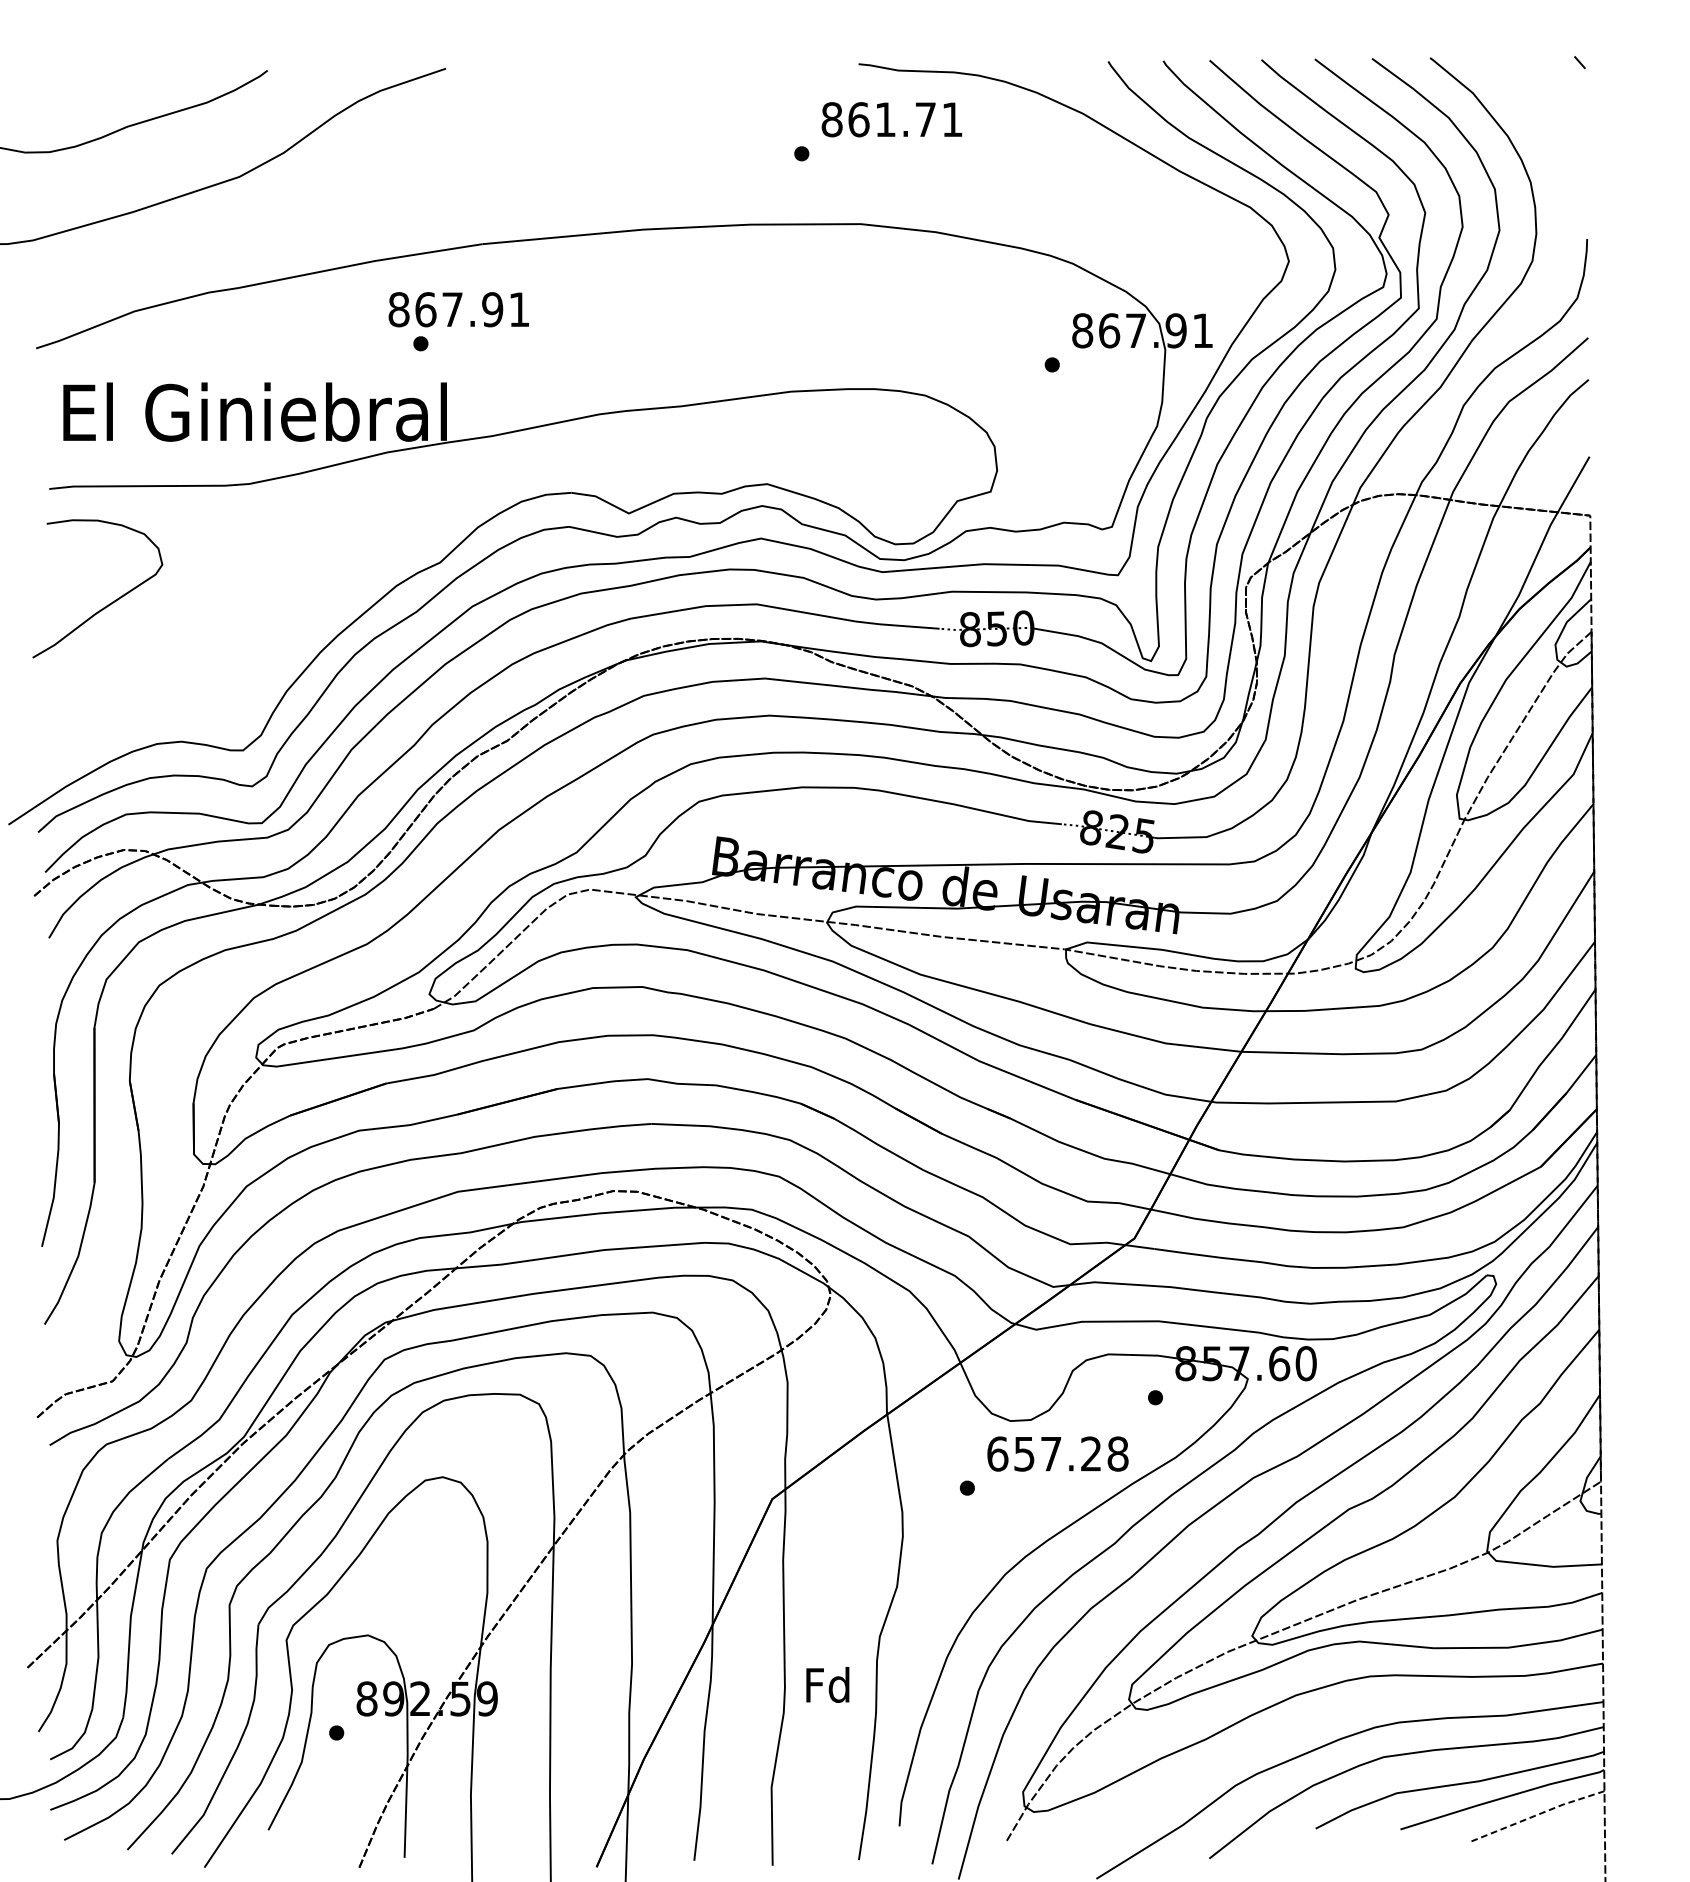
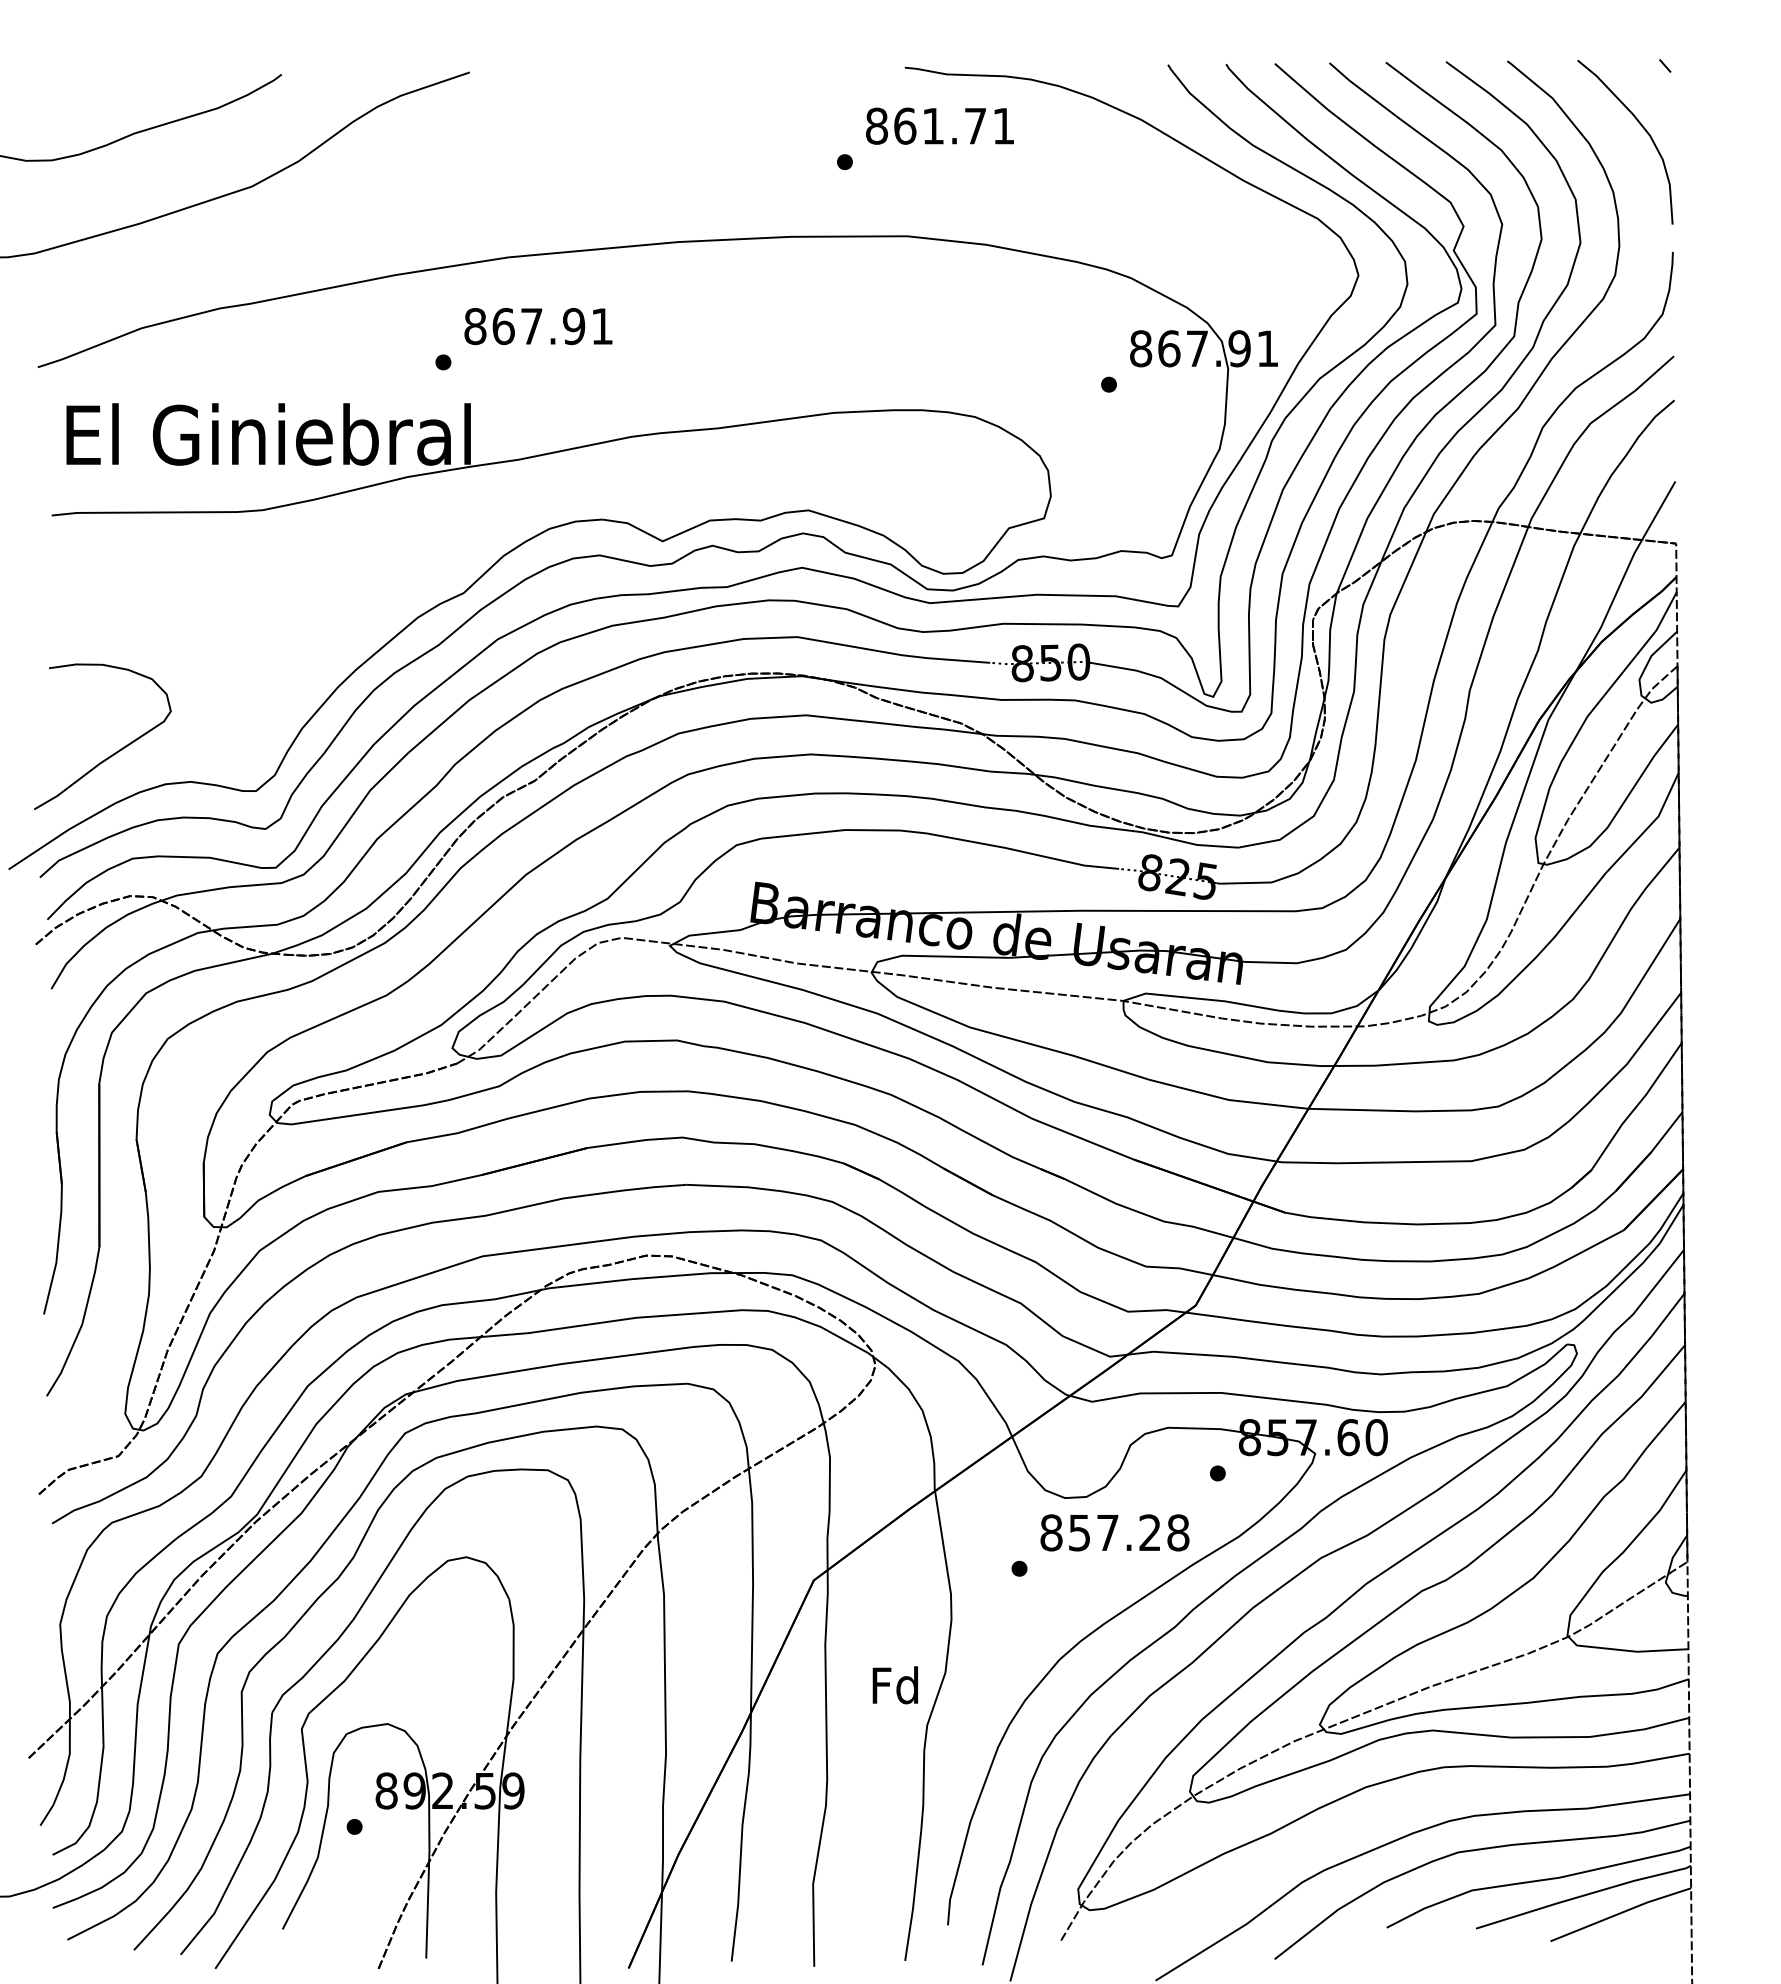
curve: (1559, 122) -> (1643, 129), added
text: (458, 309) -> (538, 326), moved
curve: (106, 605) -> (111, 754), moved
text: (997, 1453) -> (1051, 1532), 657.28 -> 857.28
text: (826, 1685) -> (894, 1685), moved
line: (1538, 1814) -> (1621, 1912), dashed -> solid

